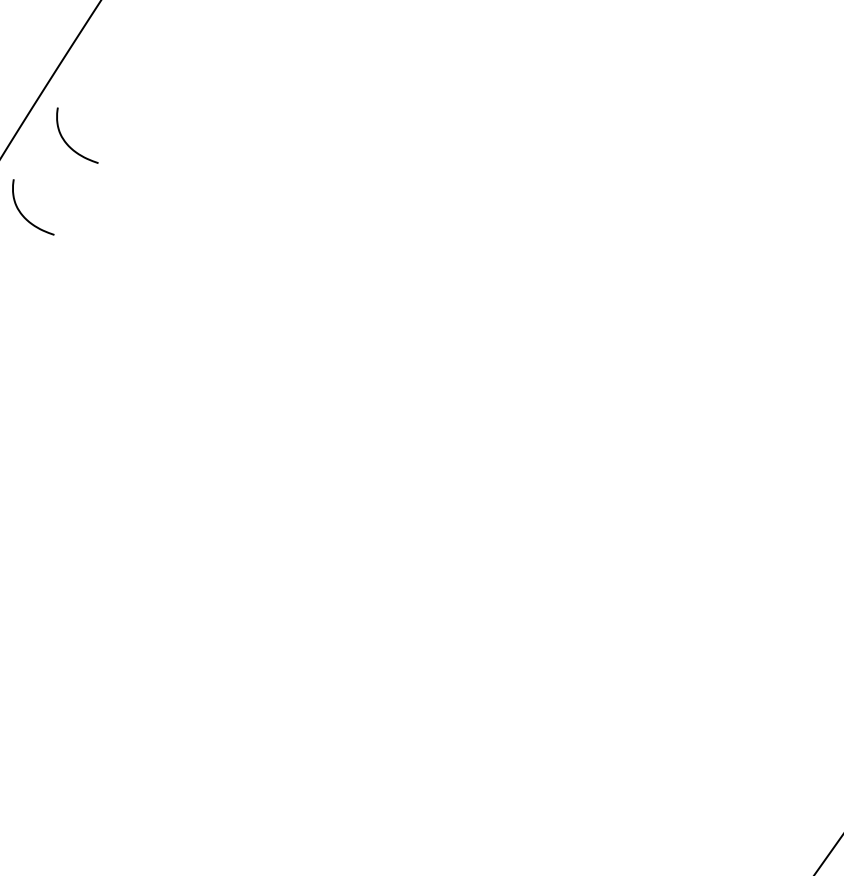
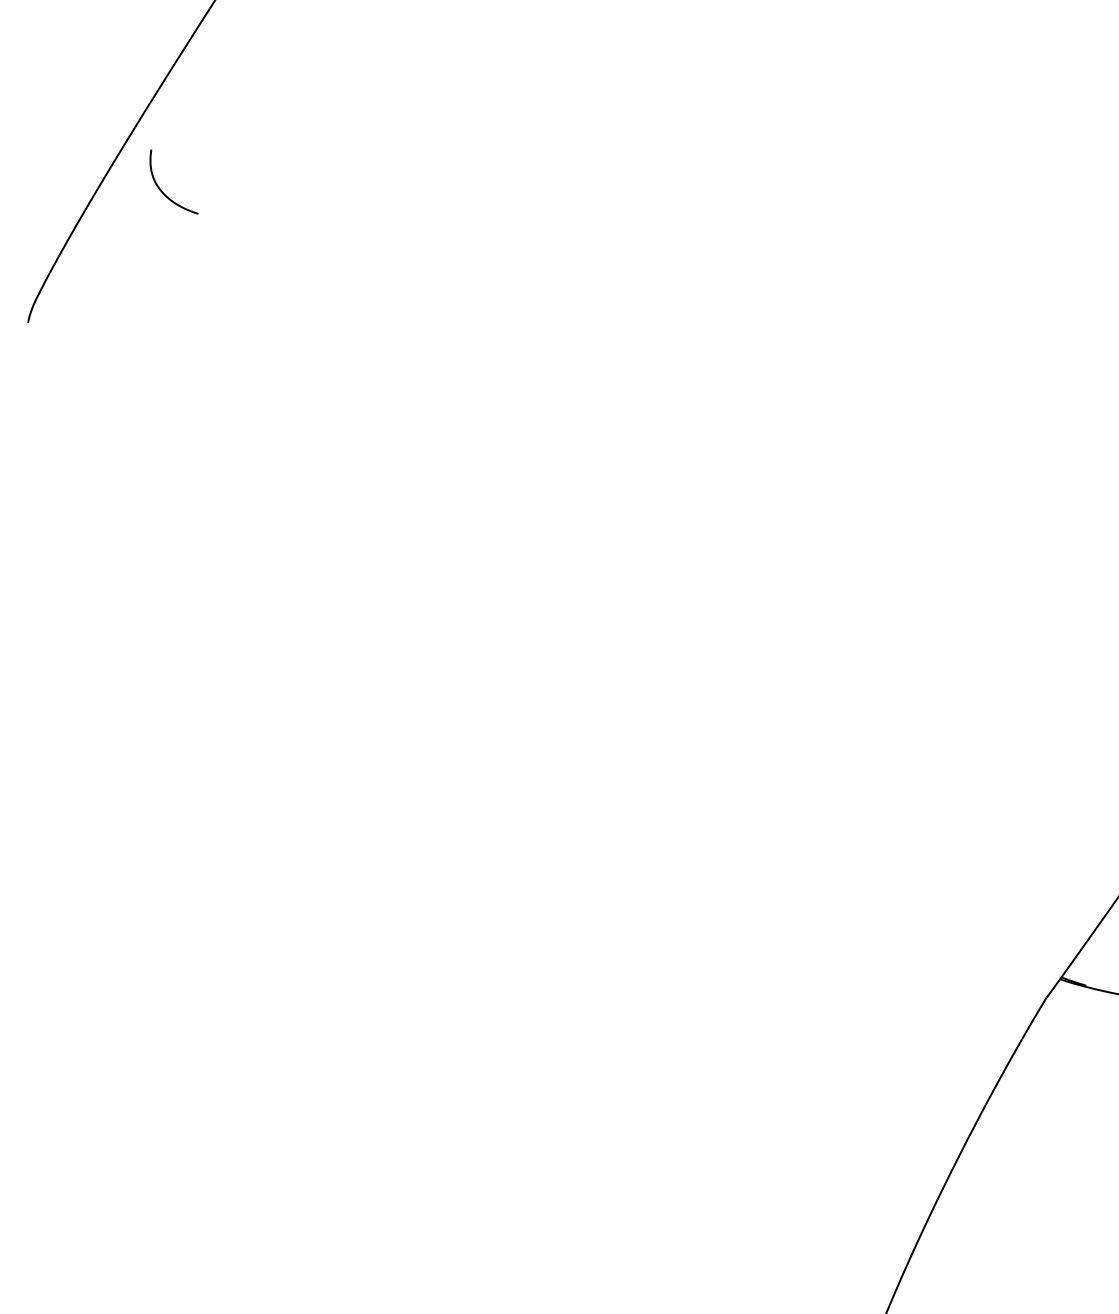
curve: (67, 142) -> (213, 107), removed

